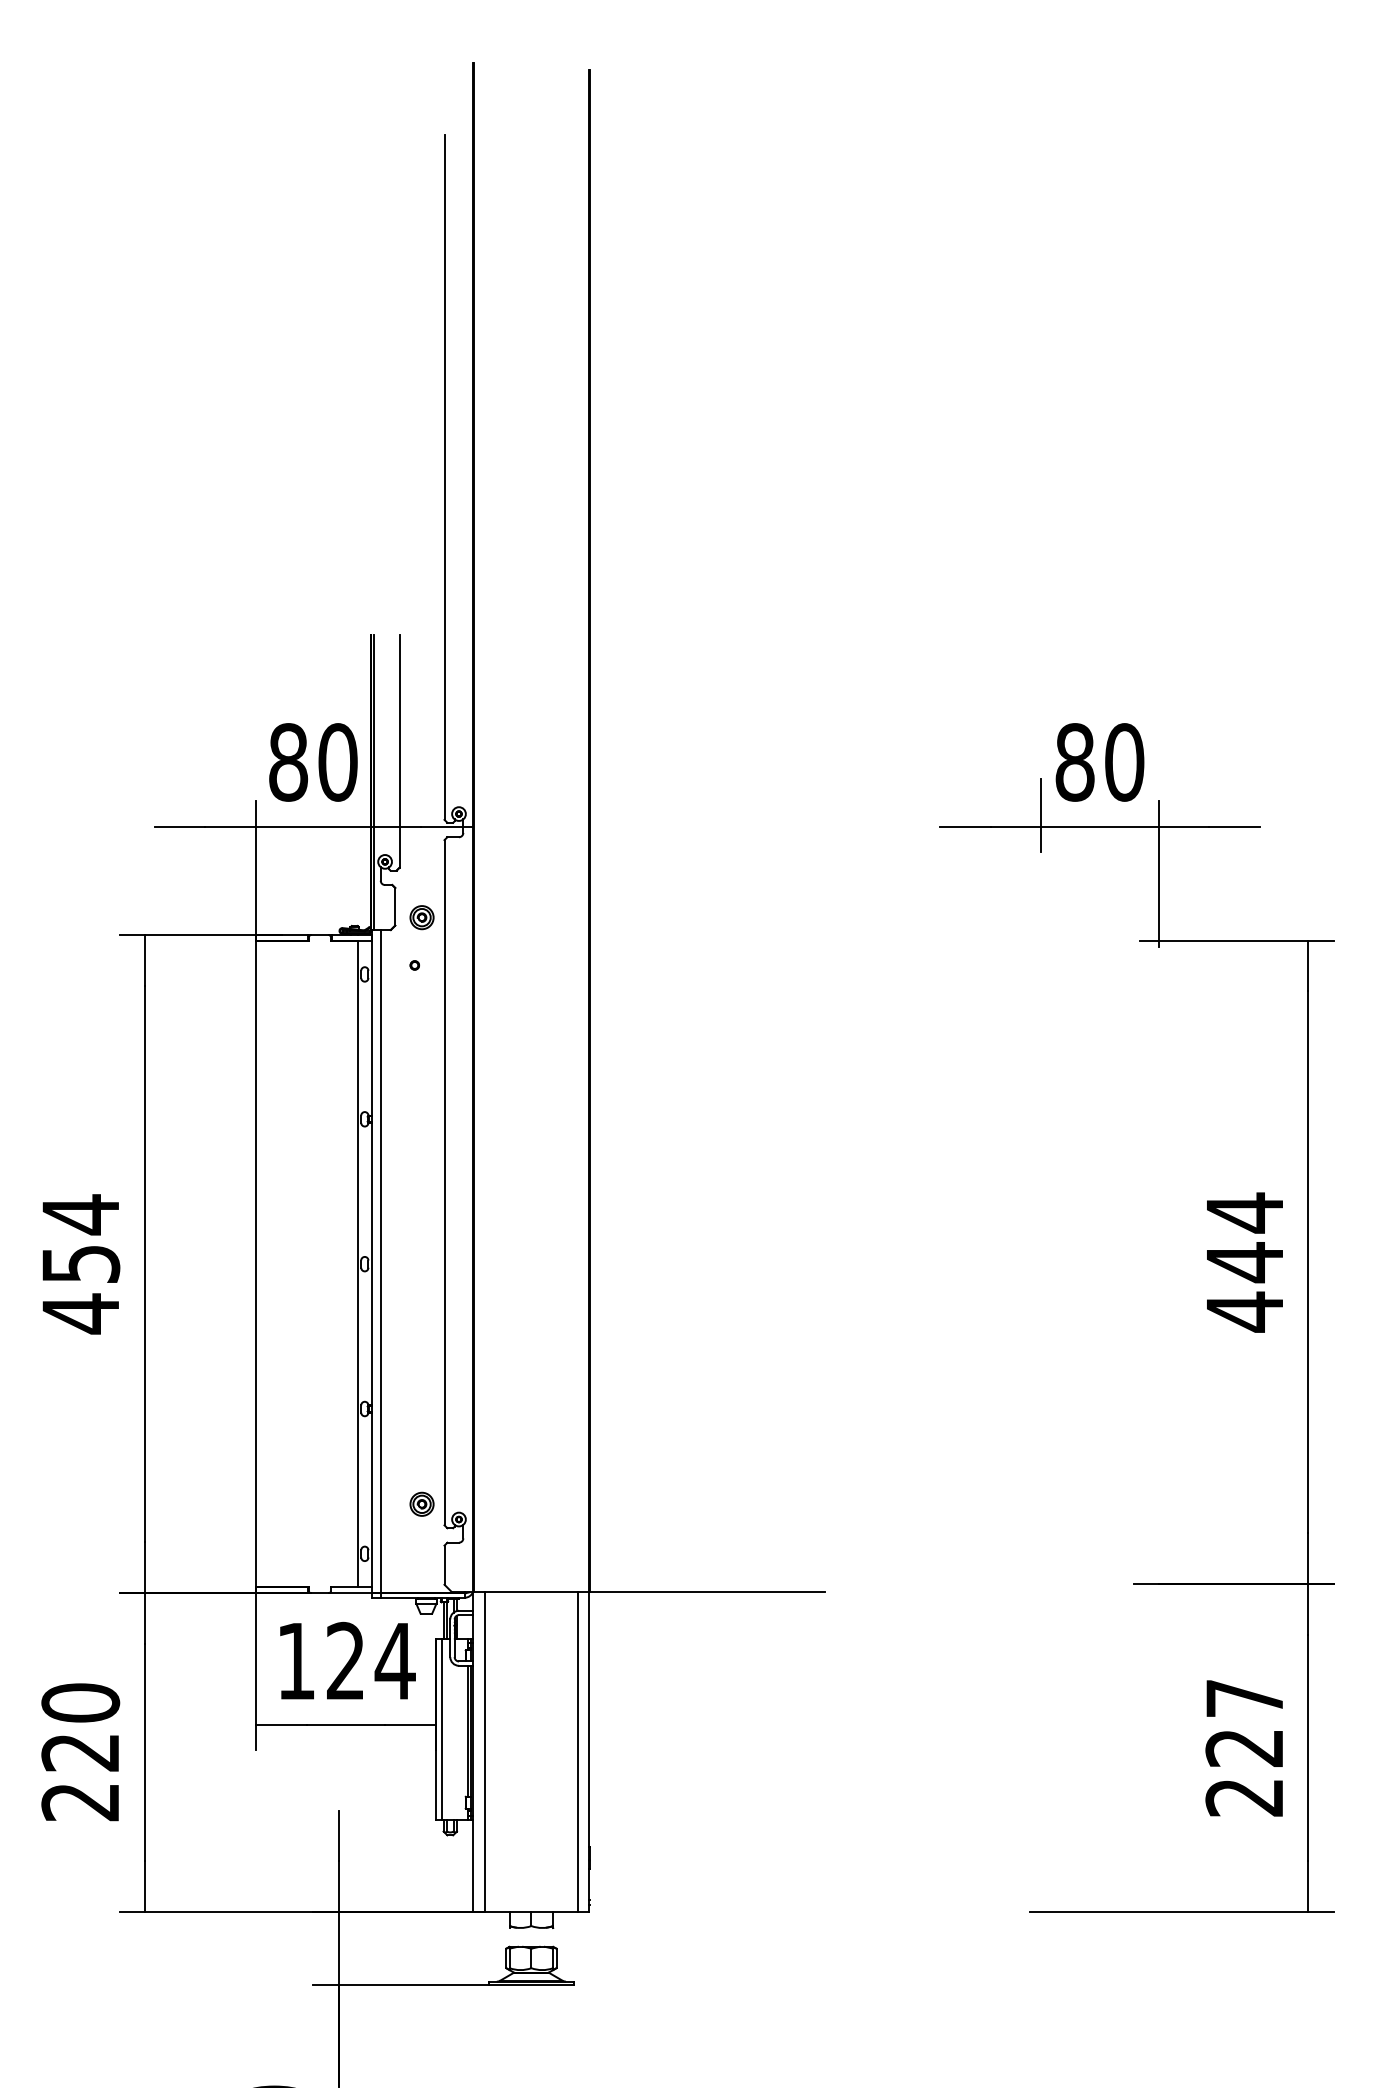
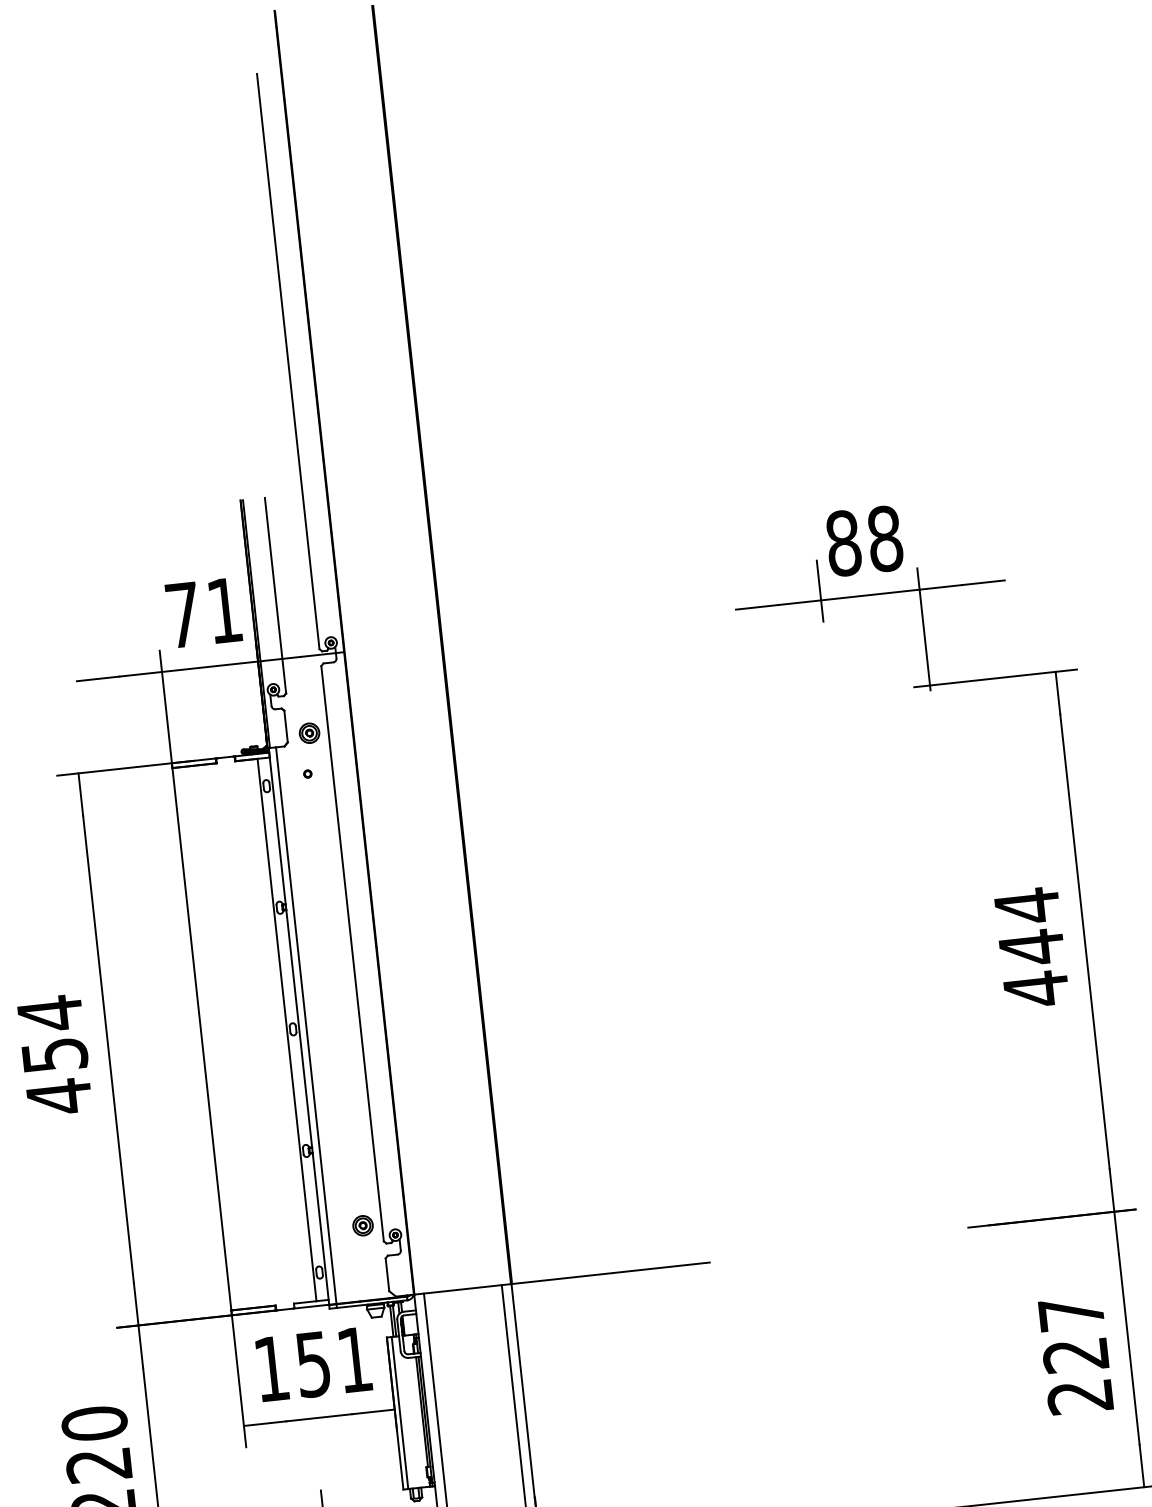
text: (313, 762) -> (204, 612), 80 -> 71
text: (1124, 762) -> (885, 538), 80 -> 88
text: (371, 1660) -> (334, 1361), 124 -> 151

